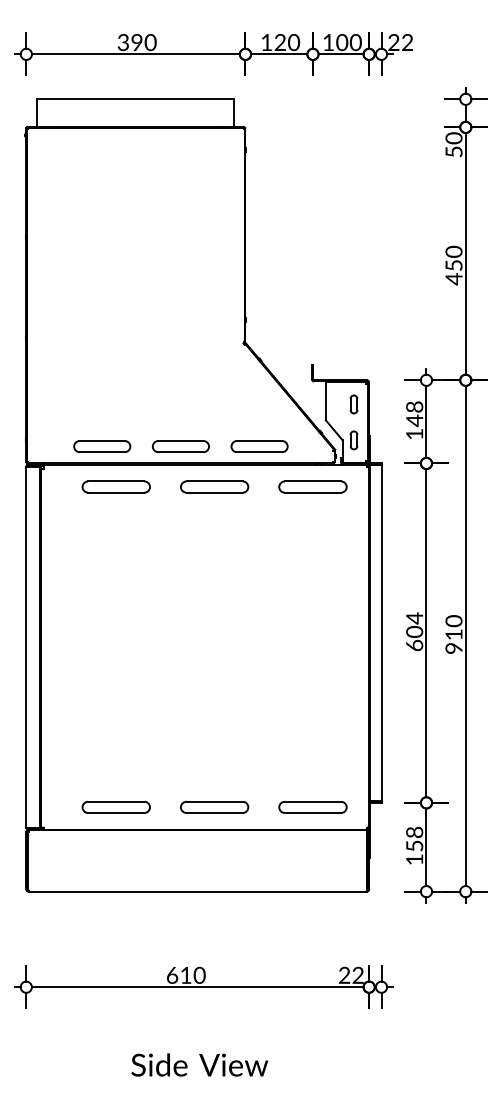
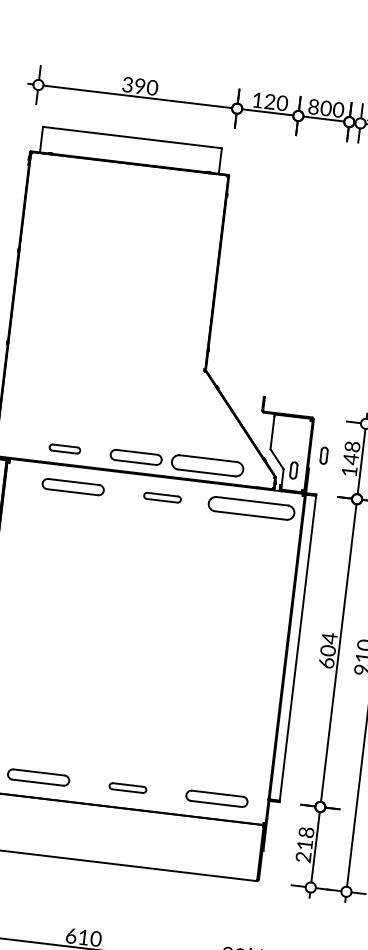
text: (328, 42) -> (313, 106), 100 -> 800
part: (353, 404) -> (323, 455), moved
part: (102, 446) -> (65, 448), size x0.6
part: (259, 446) -> (207, 465), size x1.4
part: (214, 486) -> (162, 497), size x0.6
part: (312, 486) -> (251, 507), size x1.4
part: (214, 806) -> (127, 787), size x0.6
text: (414, 852) -> (304, 850), 158 -> 218

